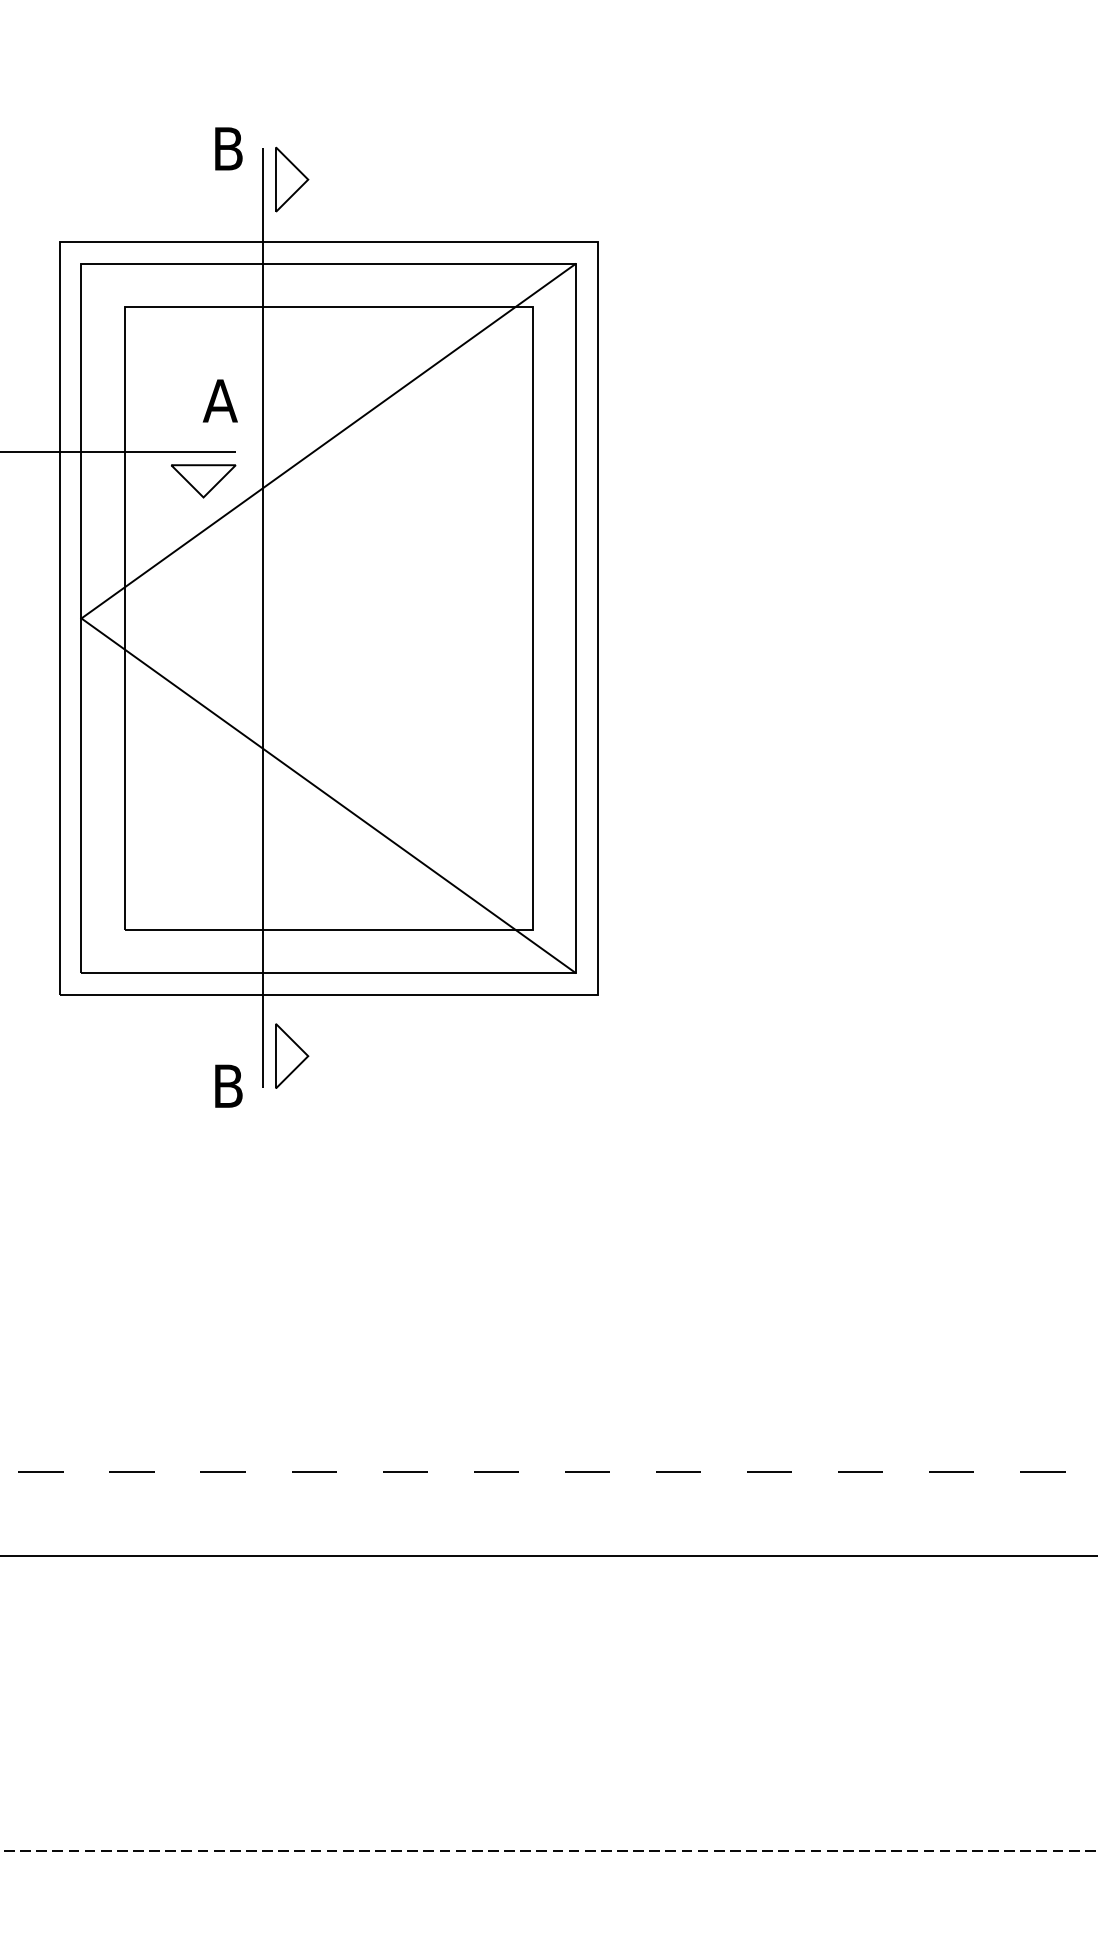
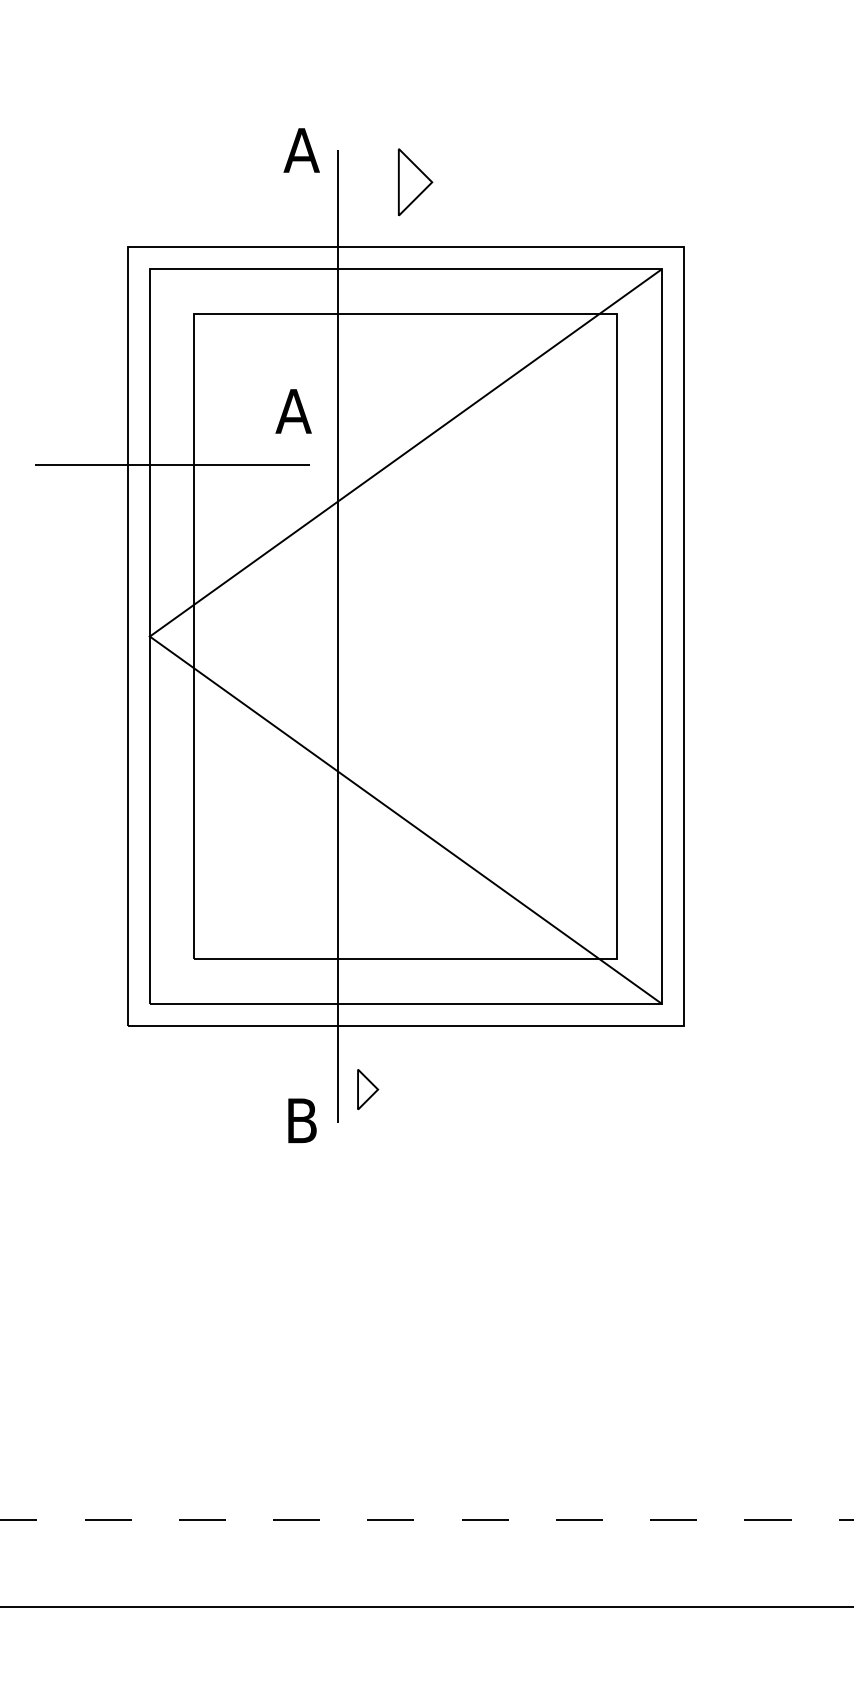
text: (227, 148) -> (301, 150), B -> A
part: (292, 179) -> (415, 182), moved
part: (203, 481) -> (276, 494), removed
part: (292, 1055) -> (368, 1088), size x0.6

